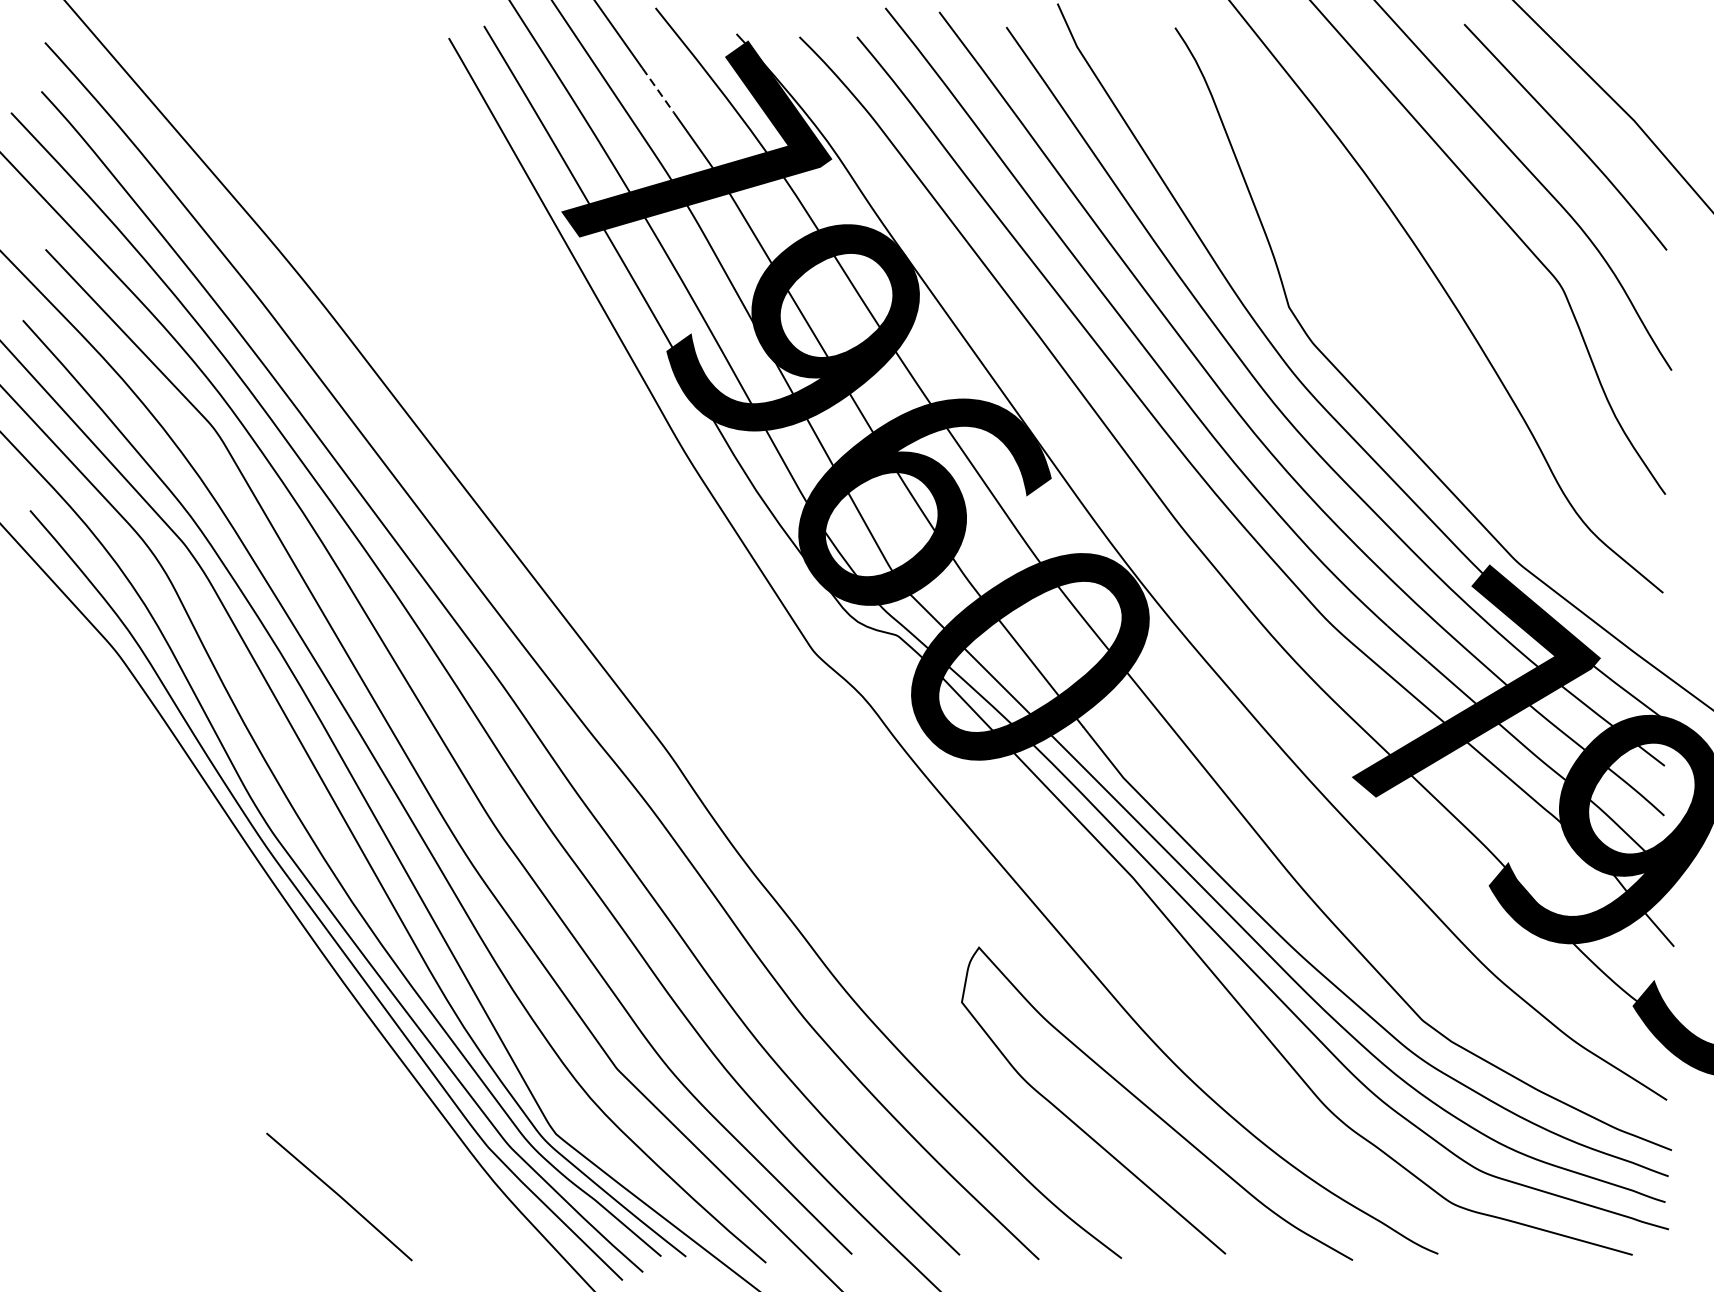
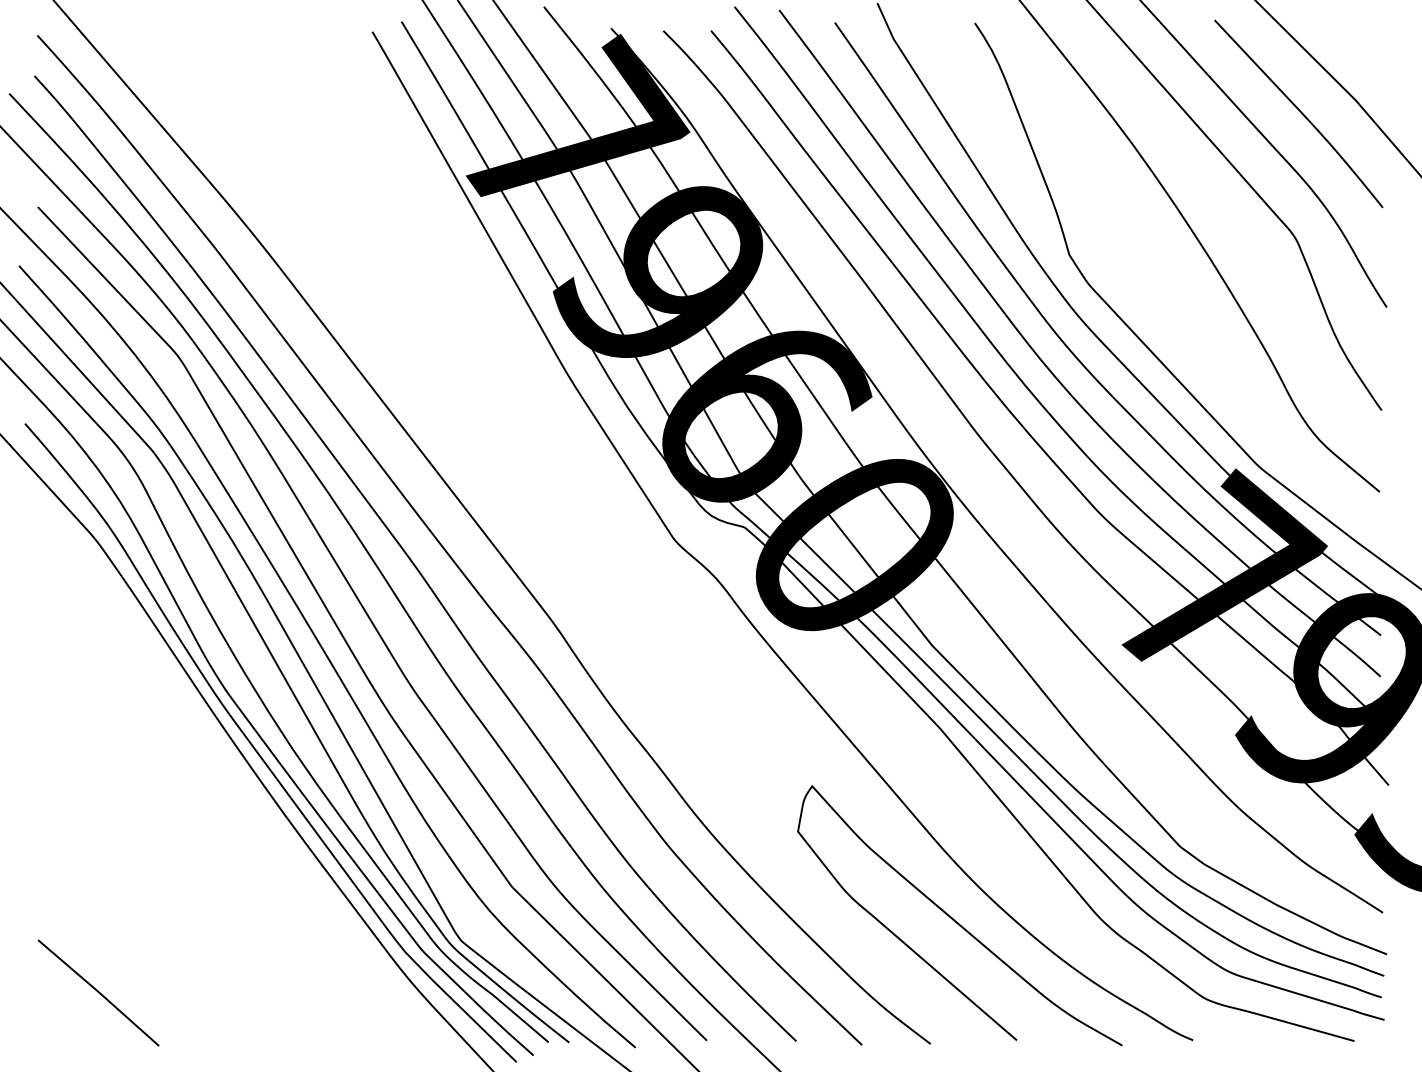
line: (657, 90) -> (545, 75), dashed -> solid
line: (339, 1196) -> (98, 992), moved

